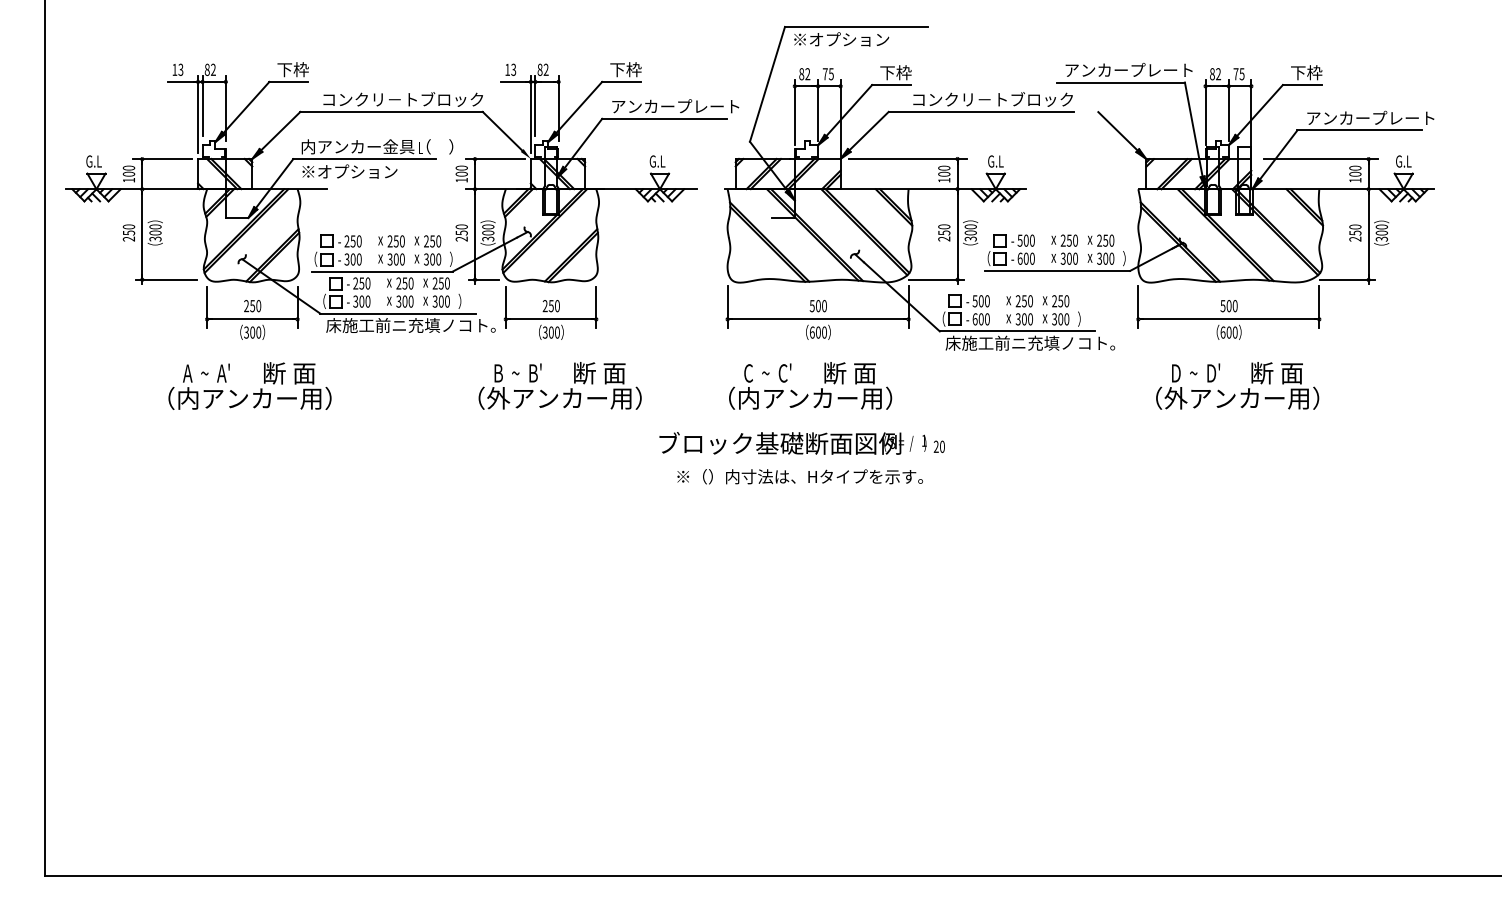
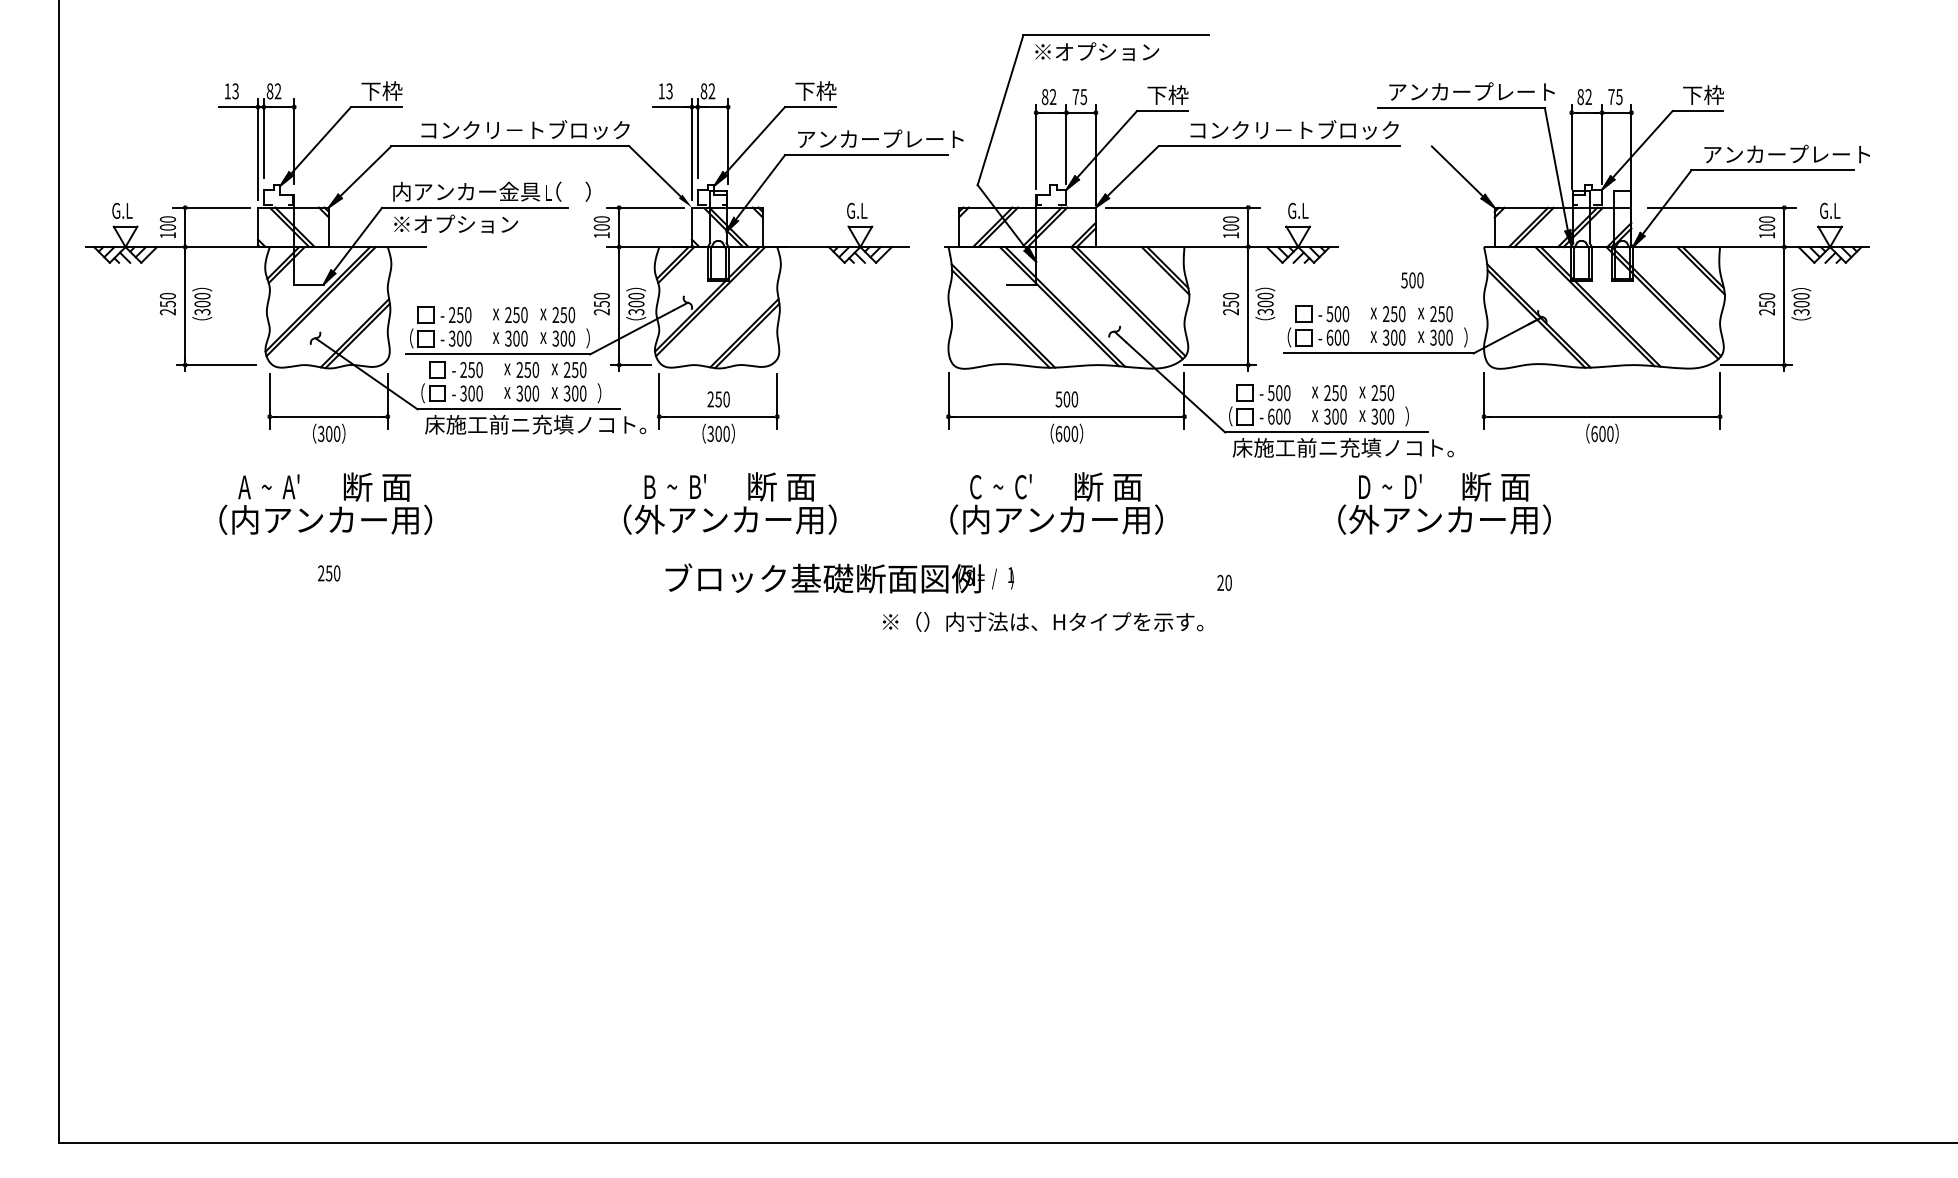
text: (252, 306) -> (329, 573), moved
text: (1229, 306) -> (1412, 280), moved
text: (1237, 385) -> (1444, 503), moved
text: (792, 443) -> (839, 578), moved

